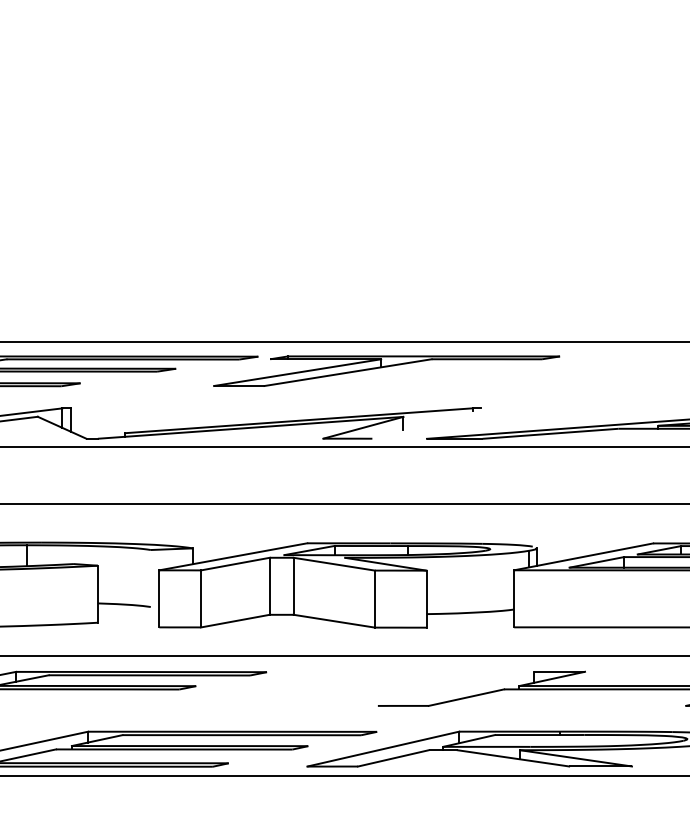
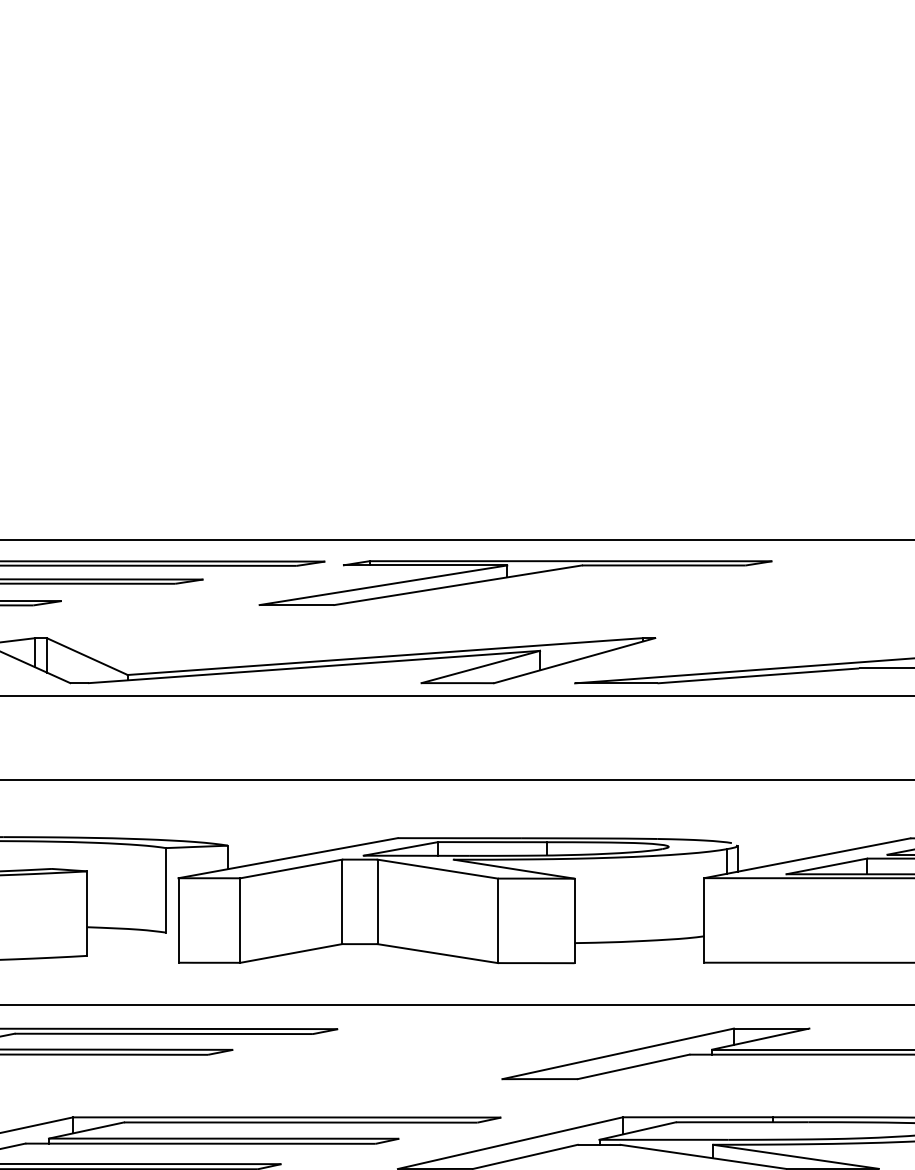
line: (97, 420) -> (86, 656), added
line: (426, 423) -> (574, 660), added
line: (150, 578) -> (165, 890), added
line: (455, 688) -> (617, 1053), added

